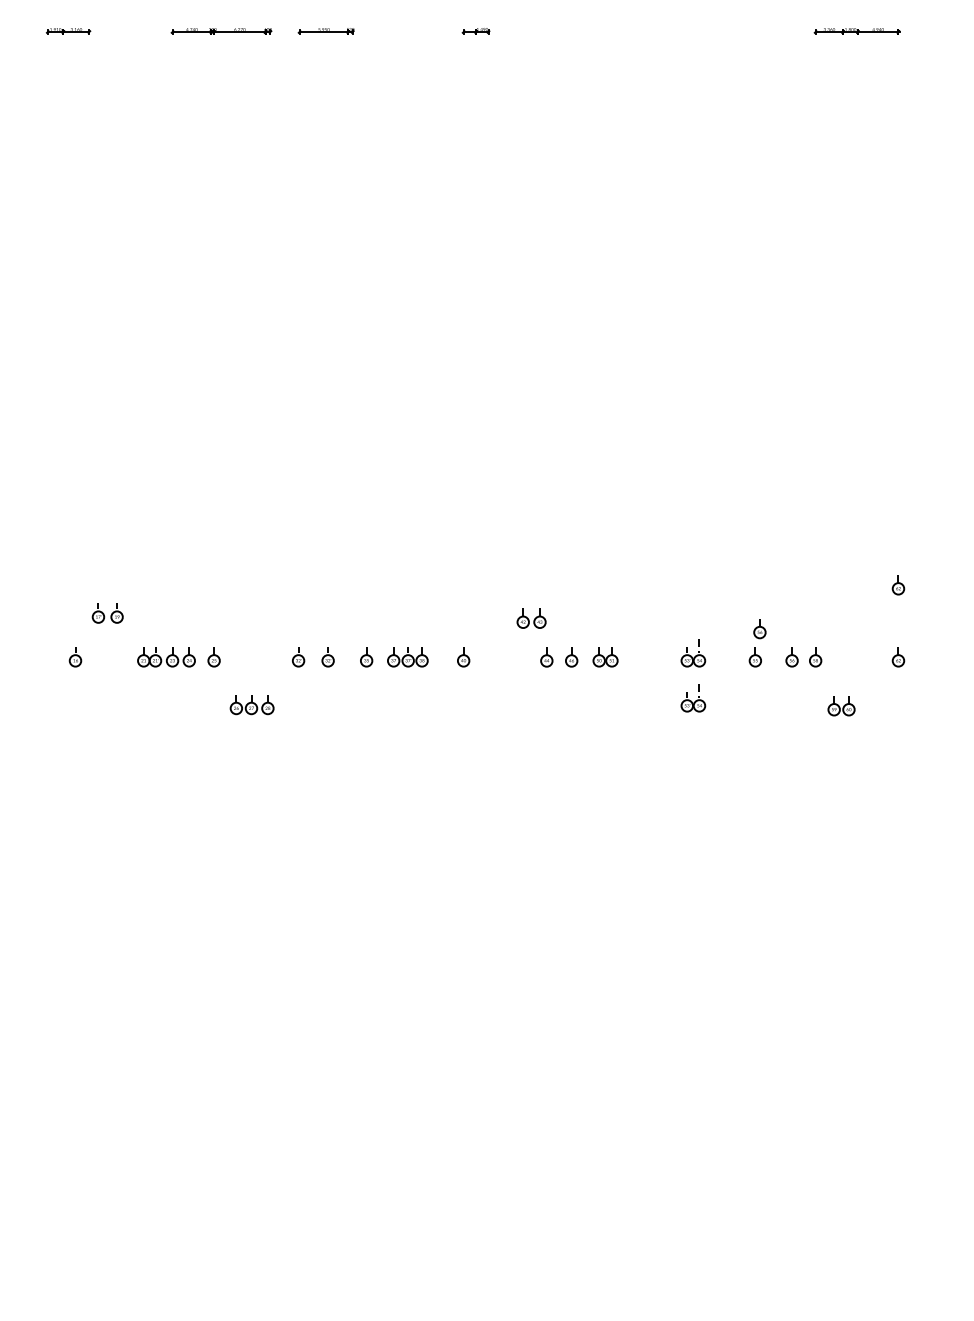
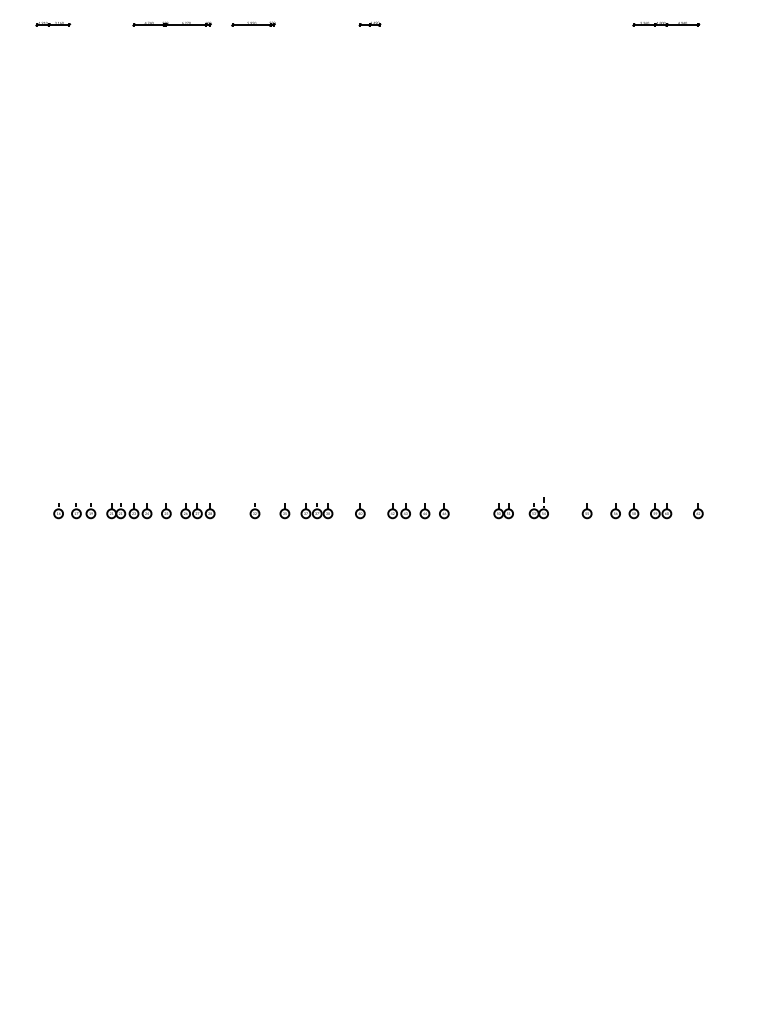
part: (898, 585) -> (698, 455), removed
part: (107, 614) -> (83, 511), moved
part: (530, 619) -> (398, 511), moved
part: (759, 629) -> (590, 489), removed
part: (297, 657) -> (231, 511), removed
part: (605, 657) -> (503, 511), moved
part: (692, 699) -> (538, 543), removed
part: (251, 705) -> (197, 511), moved
part: (842, 706) -> (661, 511), moved

